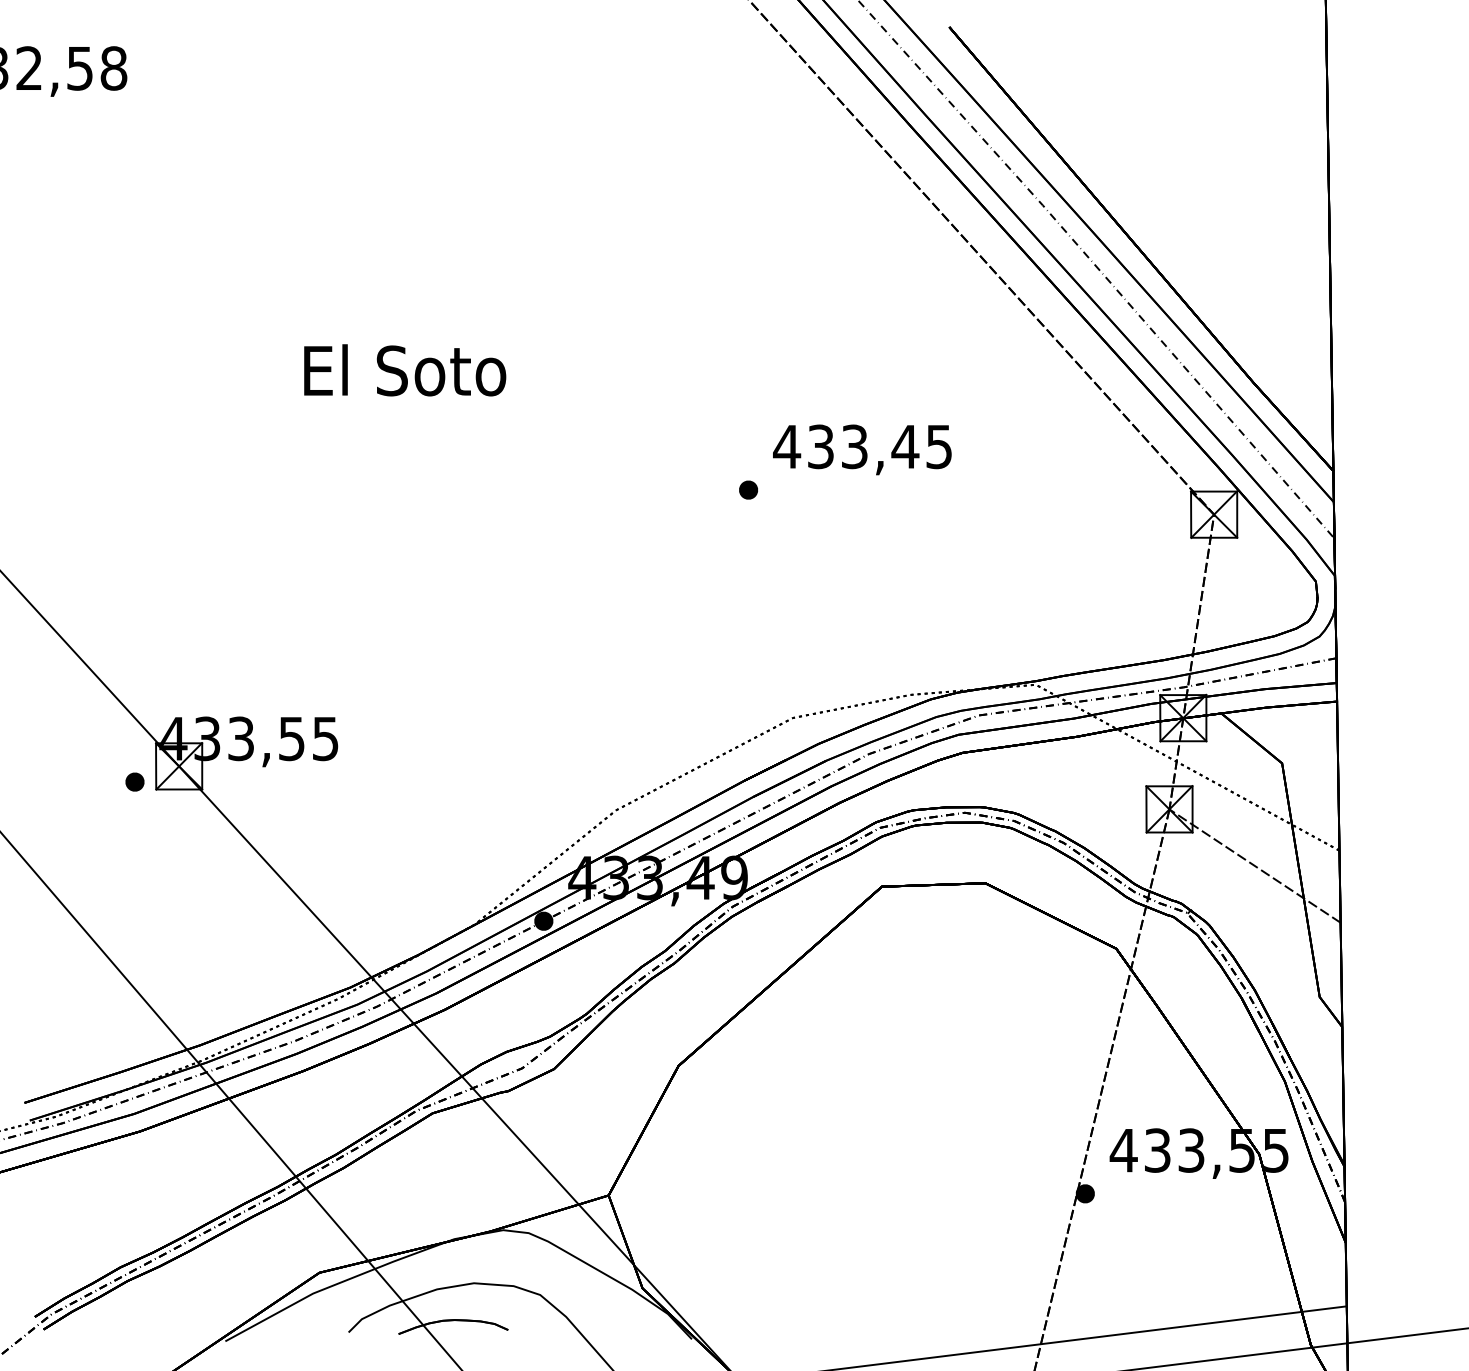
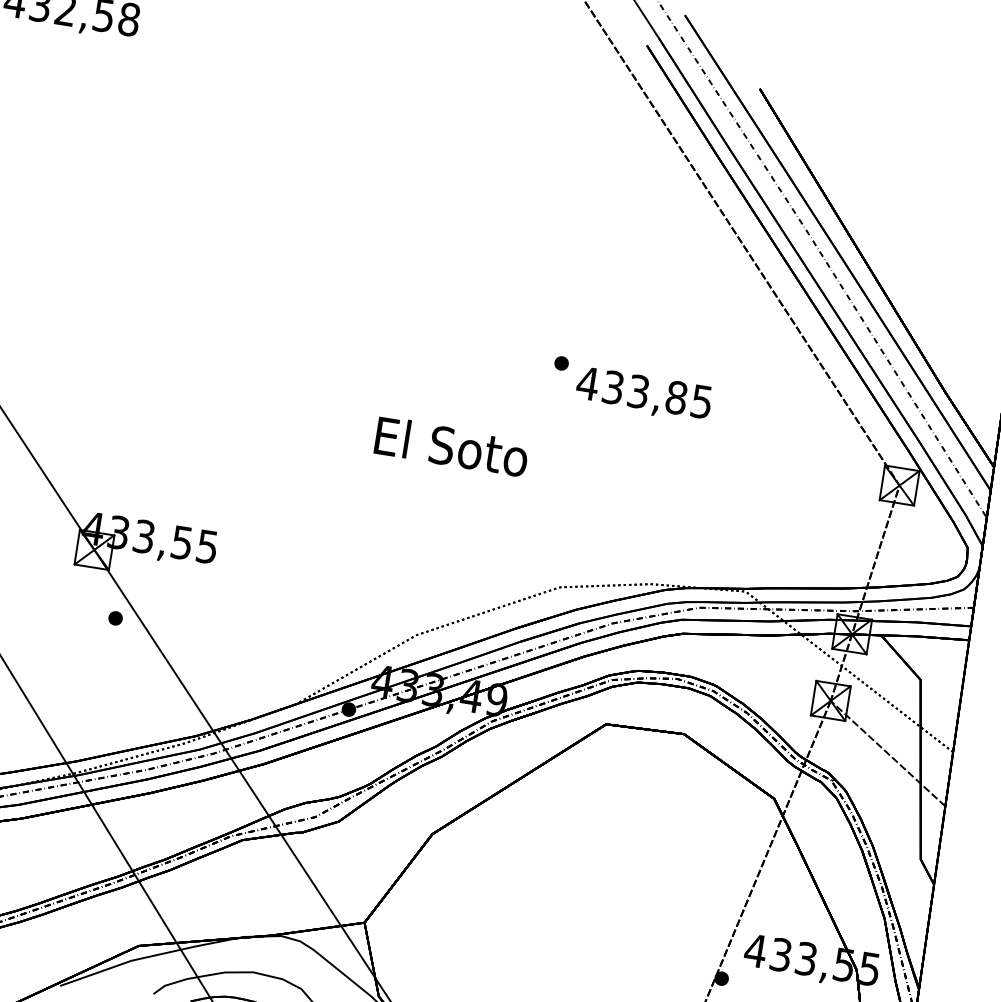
text: (405, 370) -> (452, 446), moved
text: (905, 446) -> (676, 397), 433,45 -> 433,85
part: (748, 489) -> (561, 362), moved
part: (134, 781) -> (115, 617), moved

